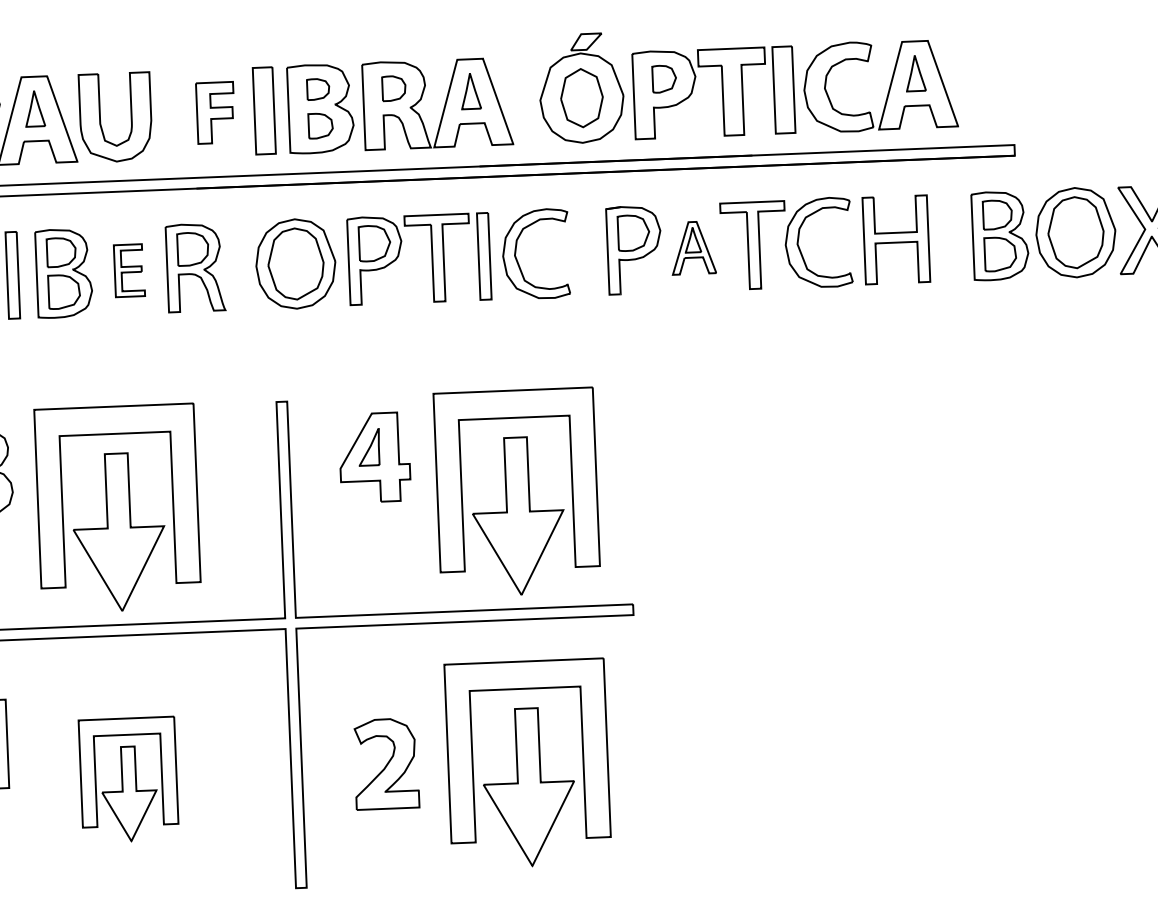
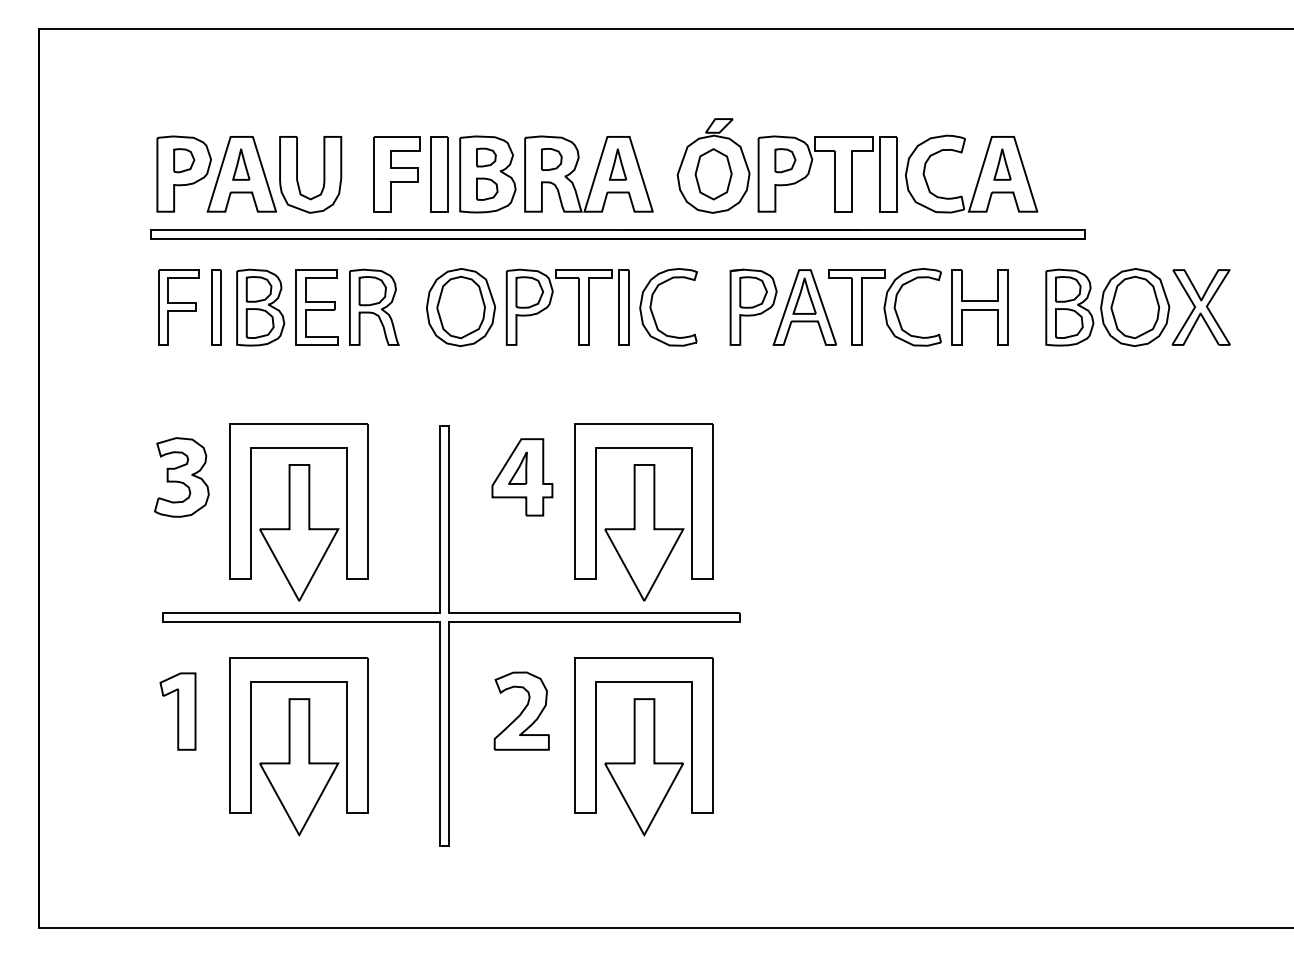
part: (215, 113) -> (396, 174), size x1.43
part: (693, 248) -> (804, 307), size x1.67
part: (128, 270) -> (316, 307), size x1.67
part: (386, 763) -> (521, 710), moved
part: (128, 779) -> (298, 746), size x1.67

